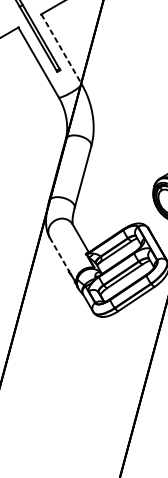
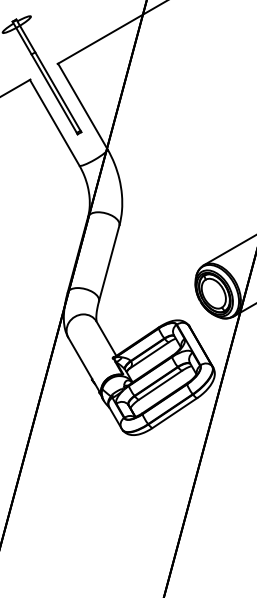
line: (61, 49) -> (82, 106), dashed -> solid
line: (59, 254) -> (80, 358), dashed -> solid

